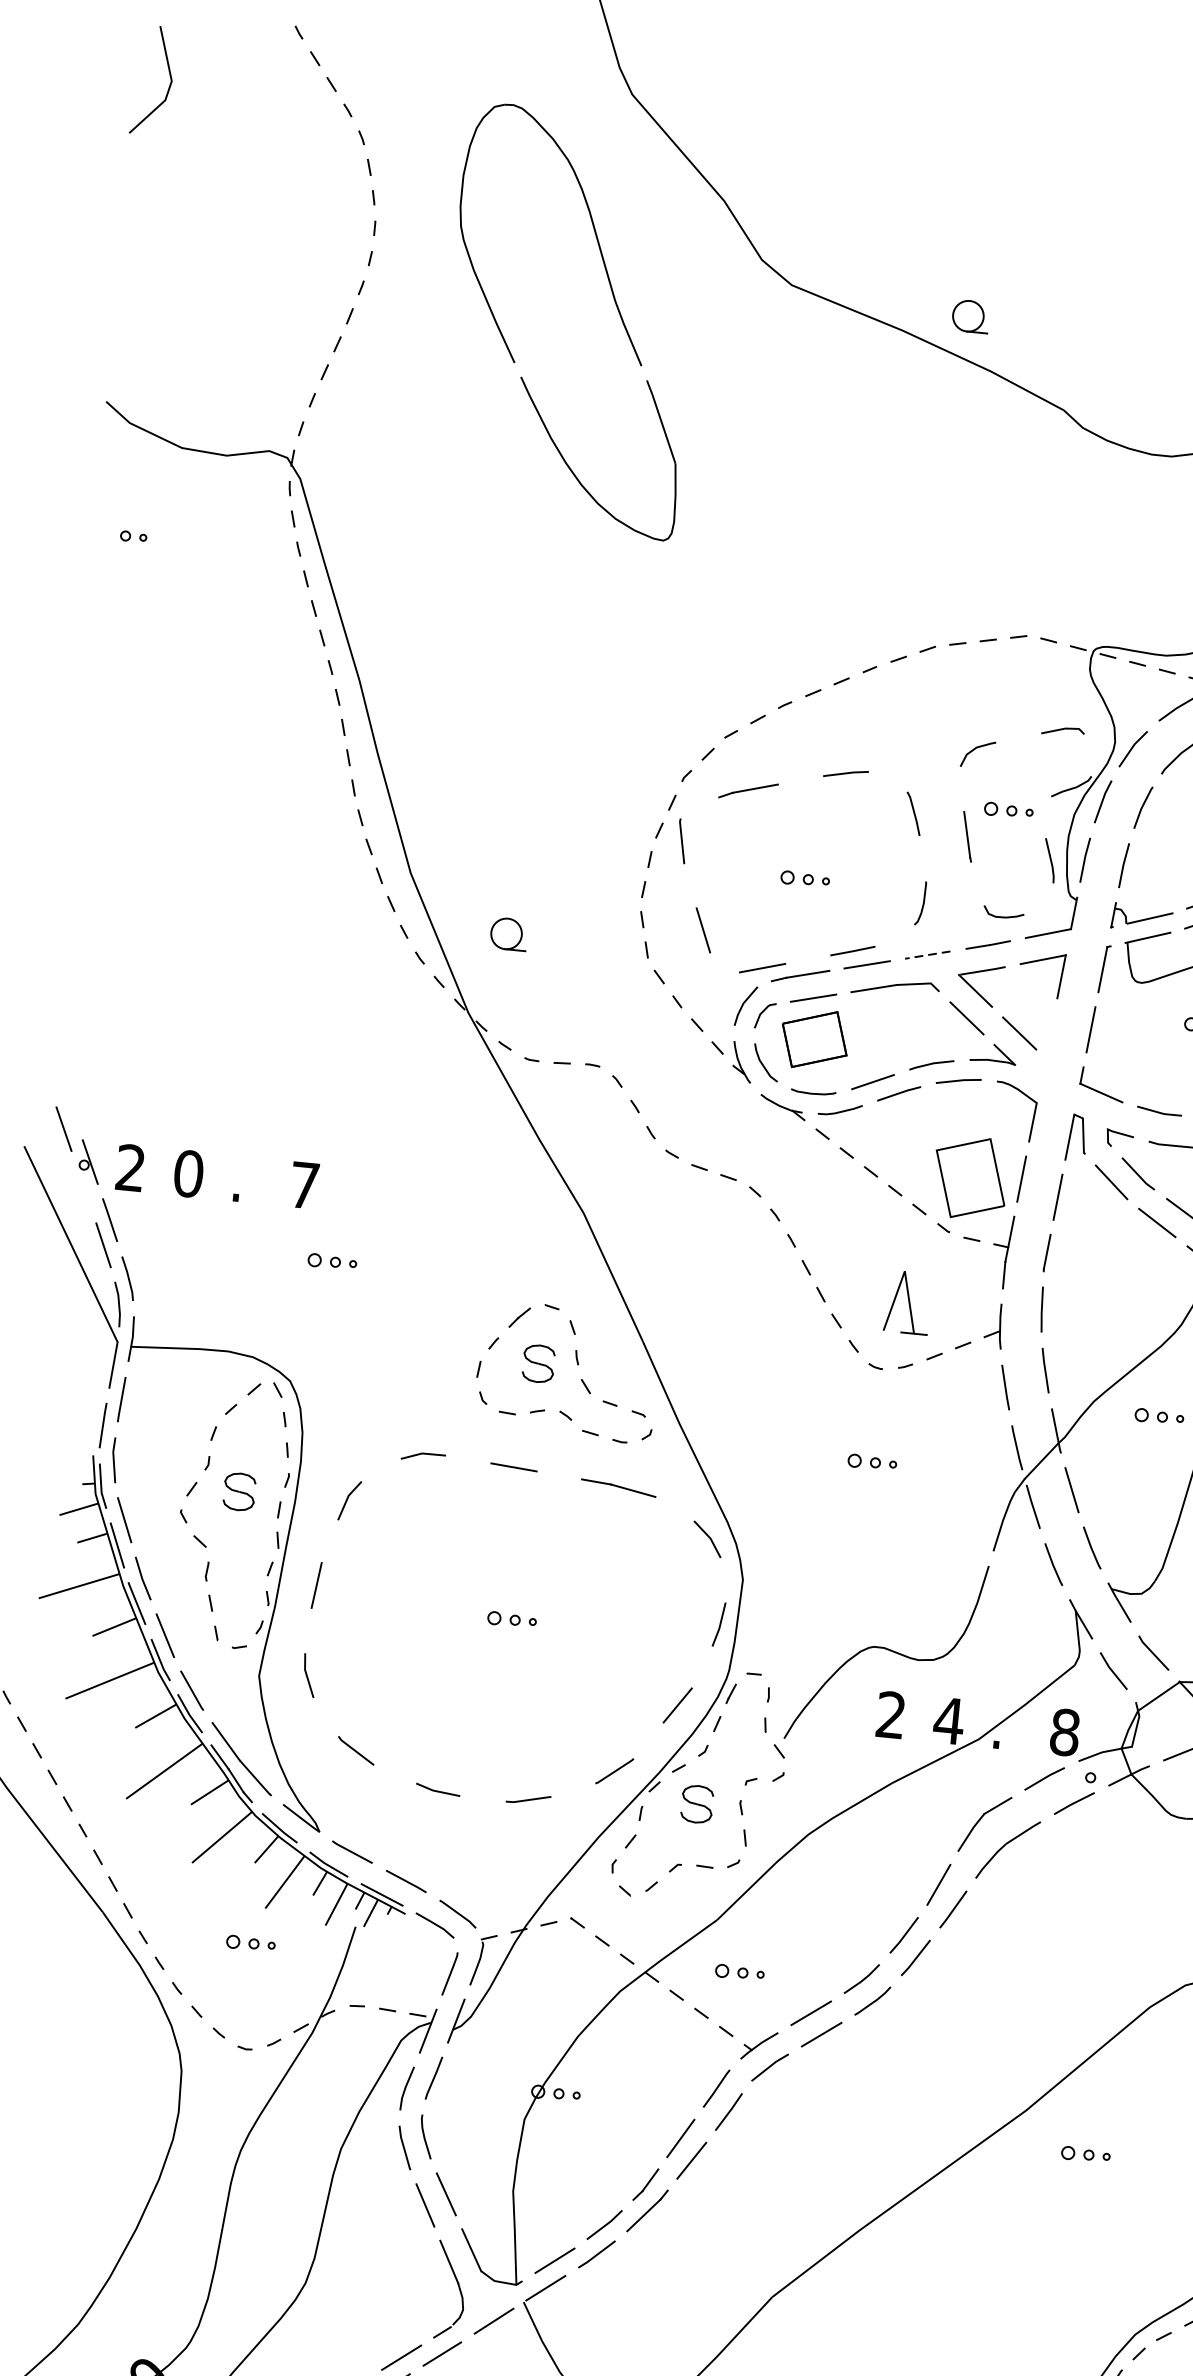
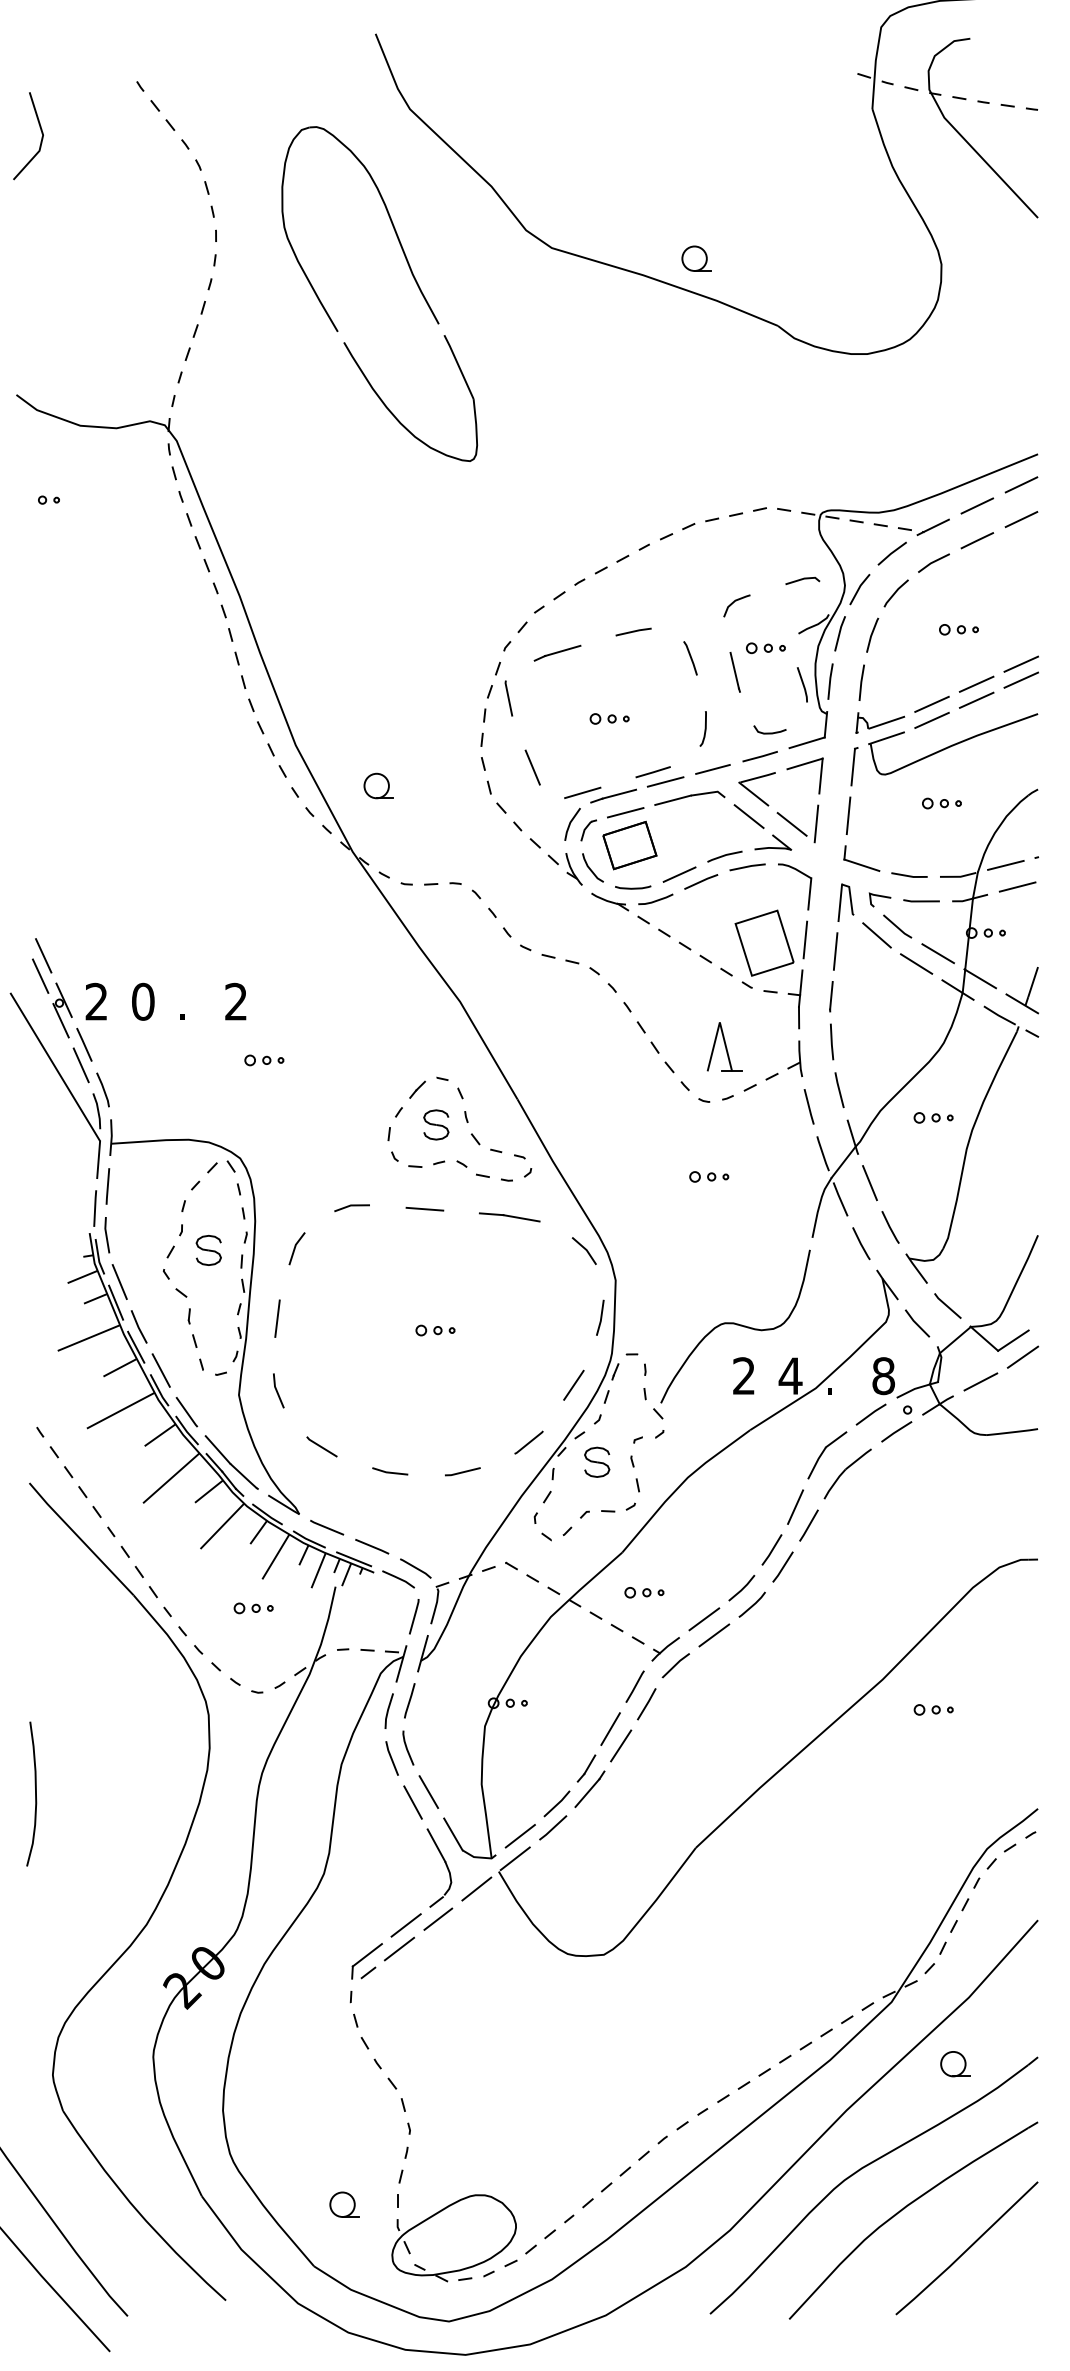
line: (925, 954) -> (711, 769), dashed -> solid
line: (1050, 1035) -> (816, 823), added
line: (70, 1103) -> (43, 955), added
text: (303, 1184) -> (235, 1001), 7 -> 2
line: (83, 1186) -> (60, 1020), added

